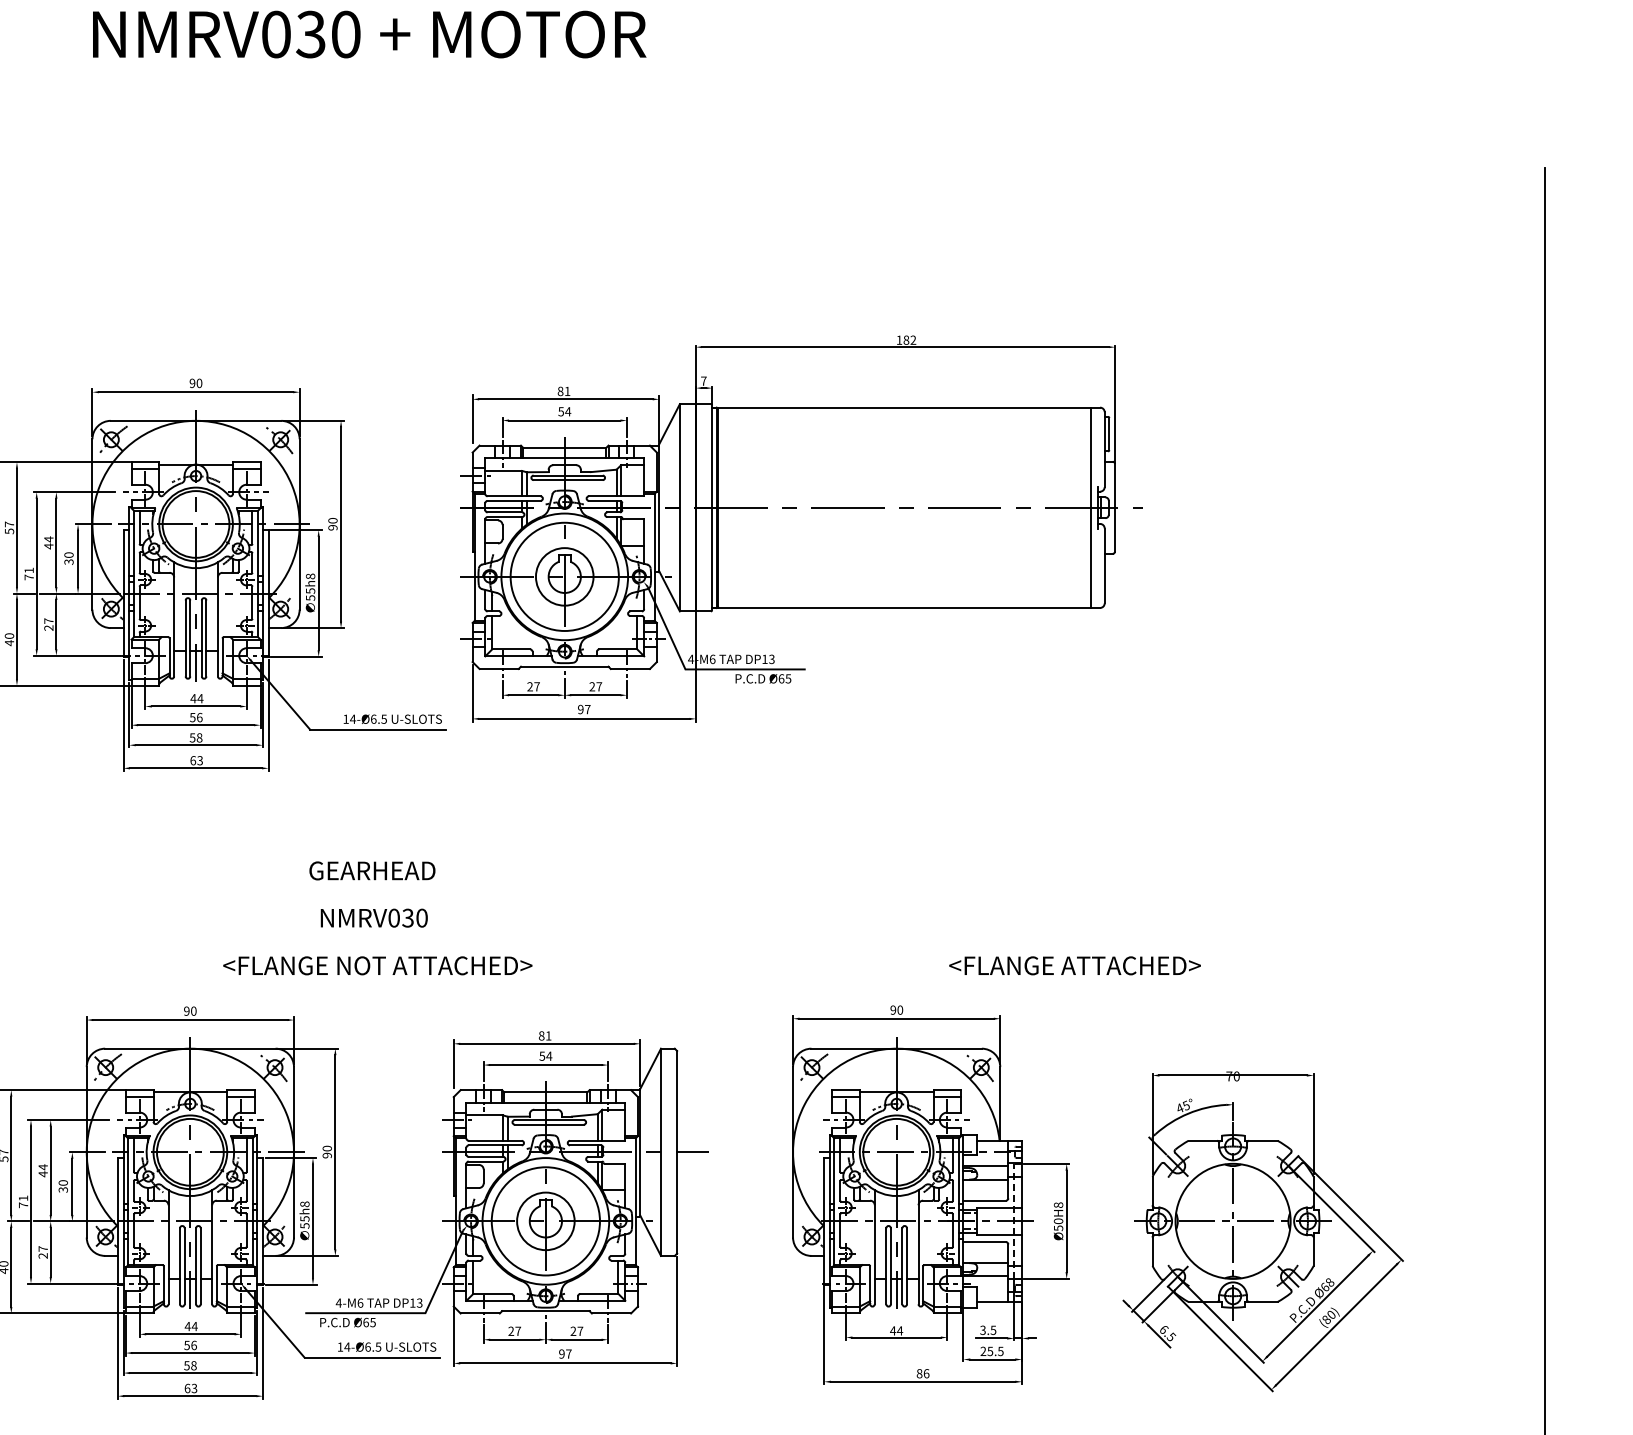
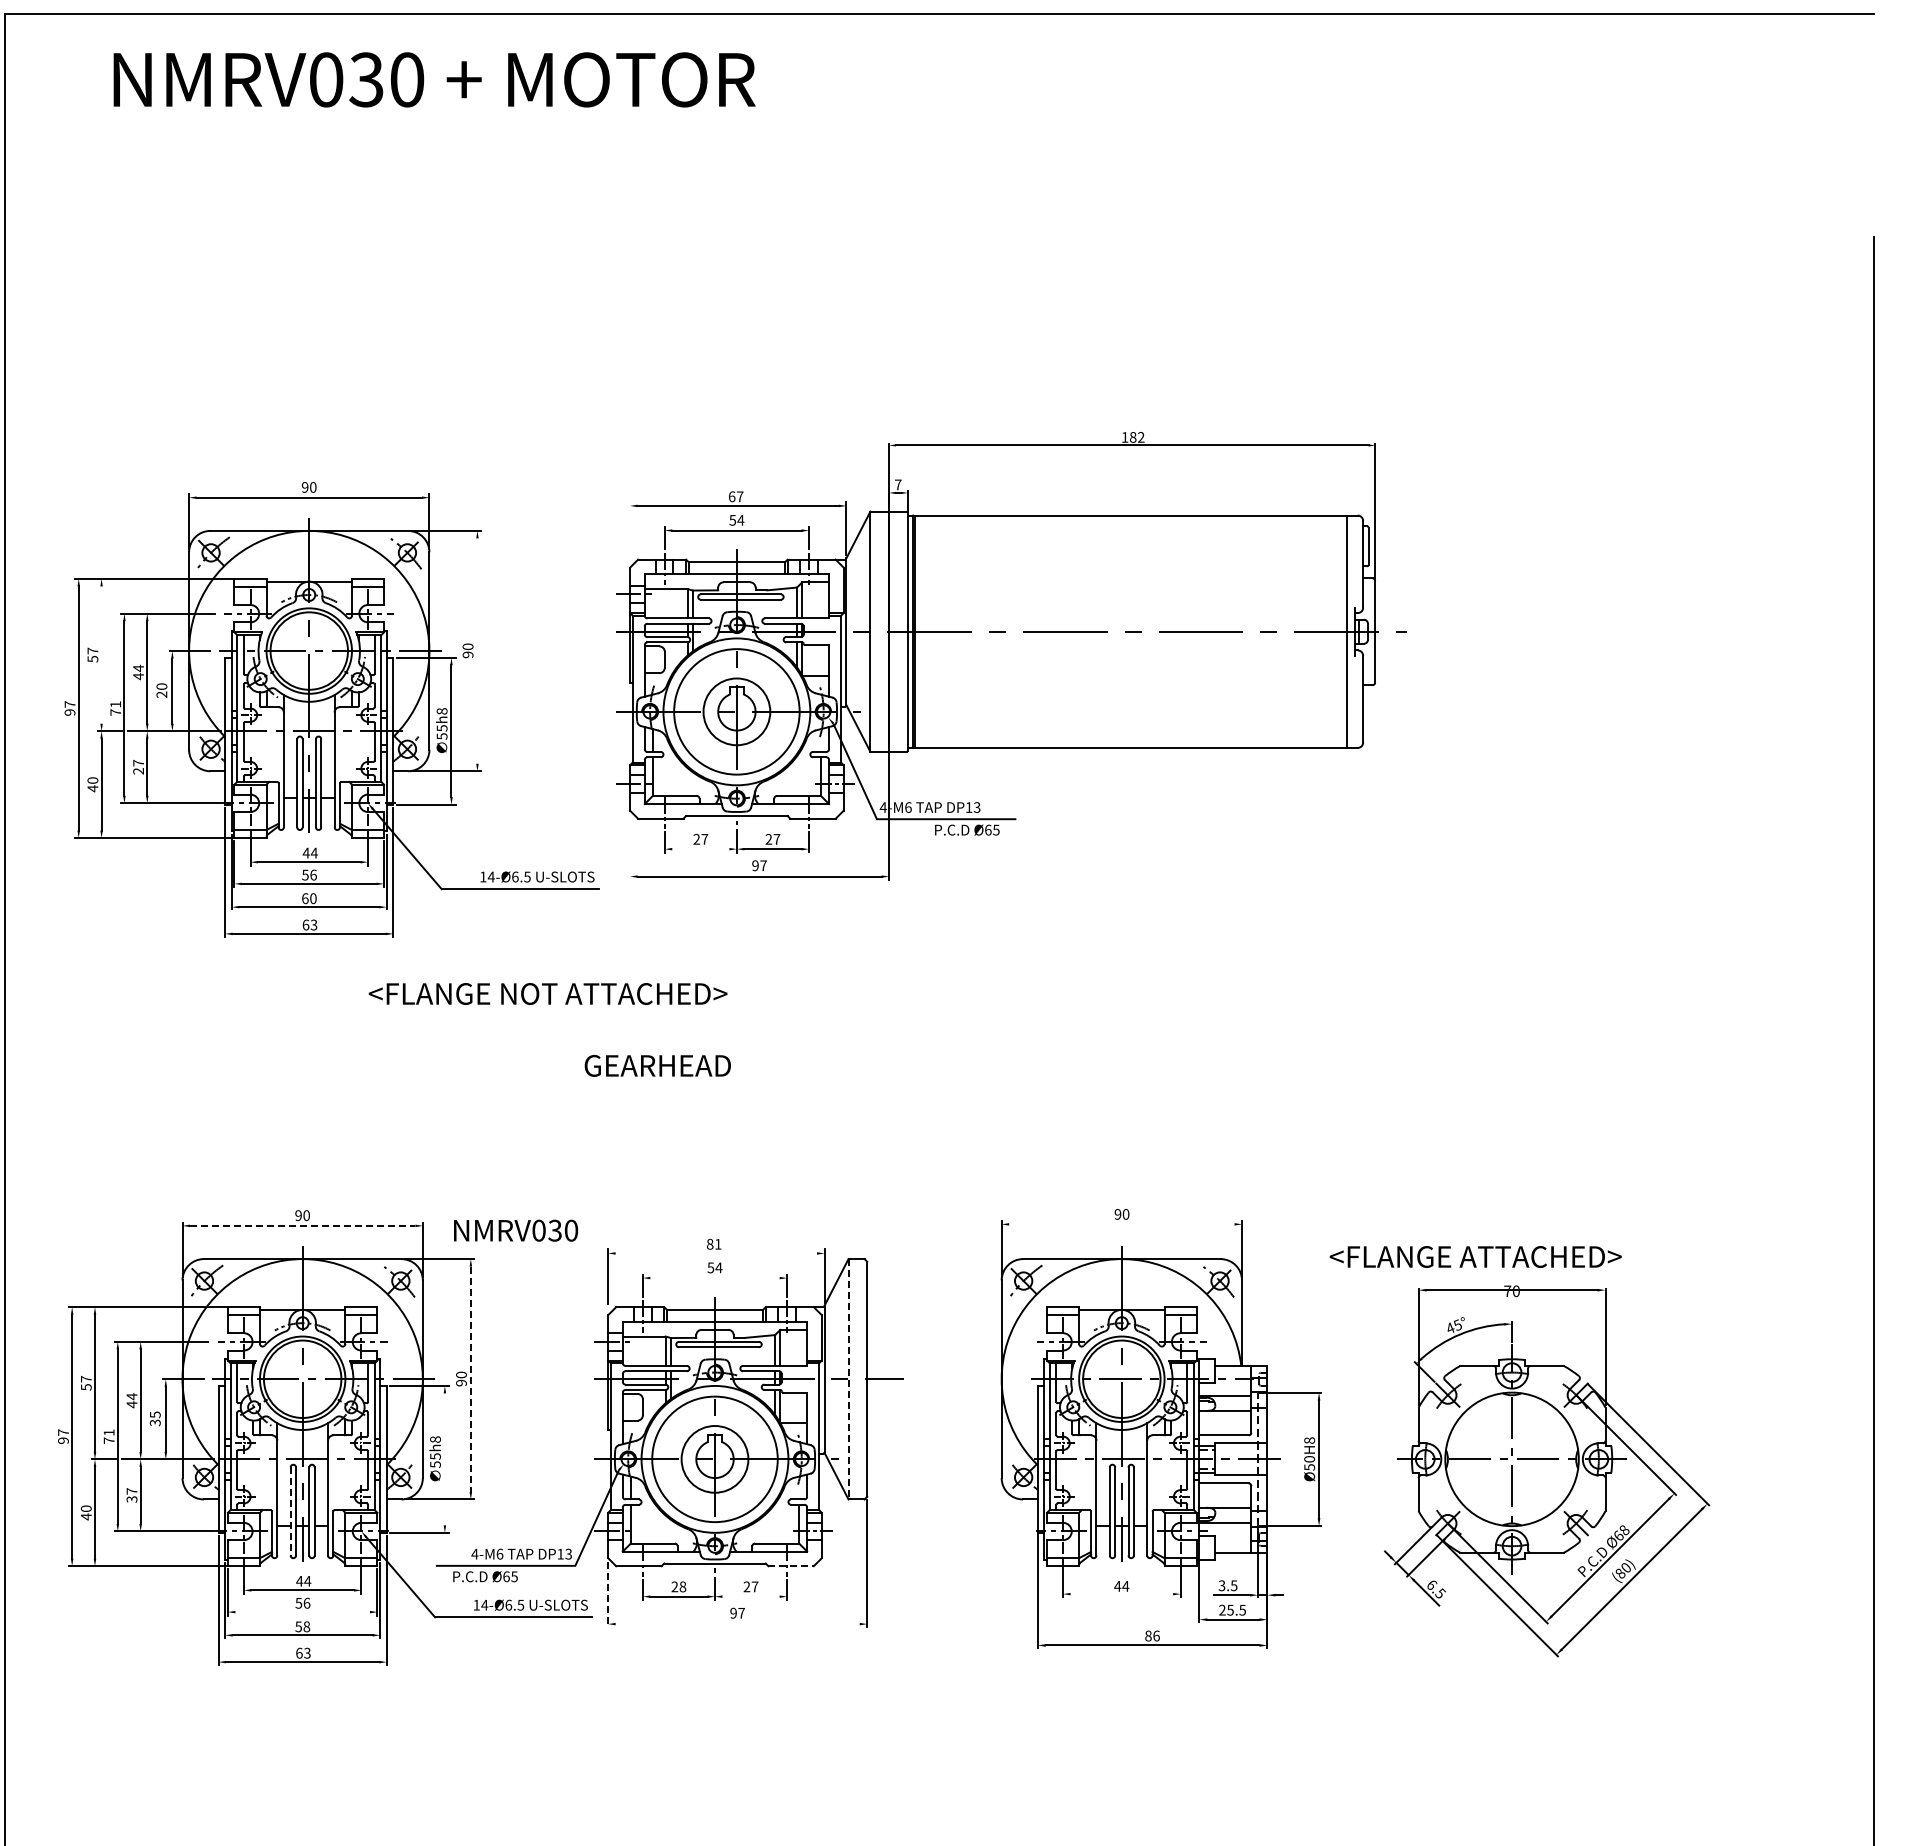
text: (369, 34) -> (434, 79), moved
text: (563, 391) -> (735, 496), 81 -> 67
line: (473, 418) -> (630, 528), removed
line: (341, 523) -> (477, 650), removed
line: (16, 527) -> (101, 654), removed
text: (69, 561) -> (162, 694), 30 -> 20
line: (473, 692) -> (630, 846), removed
line: (533, 695) -> (700, 849), removed
text: (196, 737) -> (309, 898), 58 -> 60
text: (372, 870) -> (657, 1065), moved
text: (374, 917) -> (516, 1230), moved
text: (377, 965) -> (547, 993), moved
text: (1074, 965) -> (1475, 1256), moved
line: (896, 1018) -> (1121, 1224), removed
line: (190, 1019) -> (302, 1225), solid -> dashed
line: (547, 1043) -> (716, 1253), removed
line: (545, 1065) -> (714, 1278), removed
line: (335, 1152) -> (470, 1379), solid -> dashed
line: (660, 1152) -> (848, 1379), solid -> dashed
text: (62, 1182) -> (154, 1414), 30 -> 35
line: (312, 1221) -> (444, 1459), removed
text: (43, 1255) -> (132, 1499), 27 -> 37
line: (179, 1266) -> (290, 1511), solid -> dashed
line: (611, 1313) -> (791, 1566), solid -> dashed
text: (517, 1330) -> (682, 1586), 27 -> 28
line: (454, 1337) -> (608, 1594), solid -> dashed
line: (896, 1337) -> (1121, 1594), removed
line: (576, 1339) -> (750, 1596), removed
line: (190, 1353) -> (302, 1612), removed
line: (565, 1363) -> (737, 1624), removed

